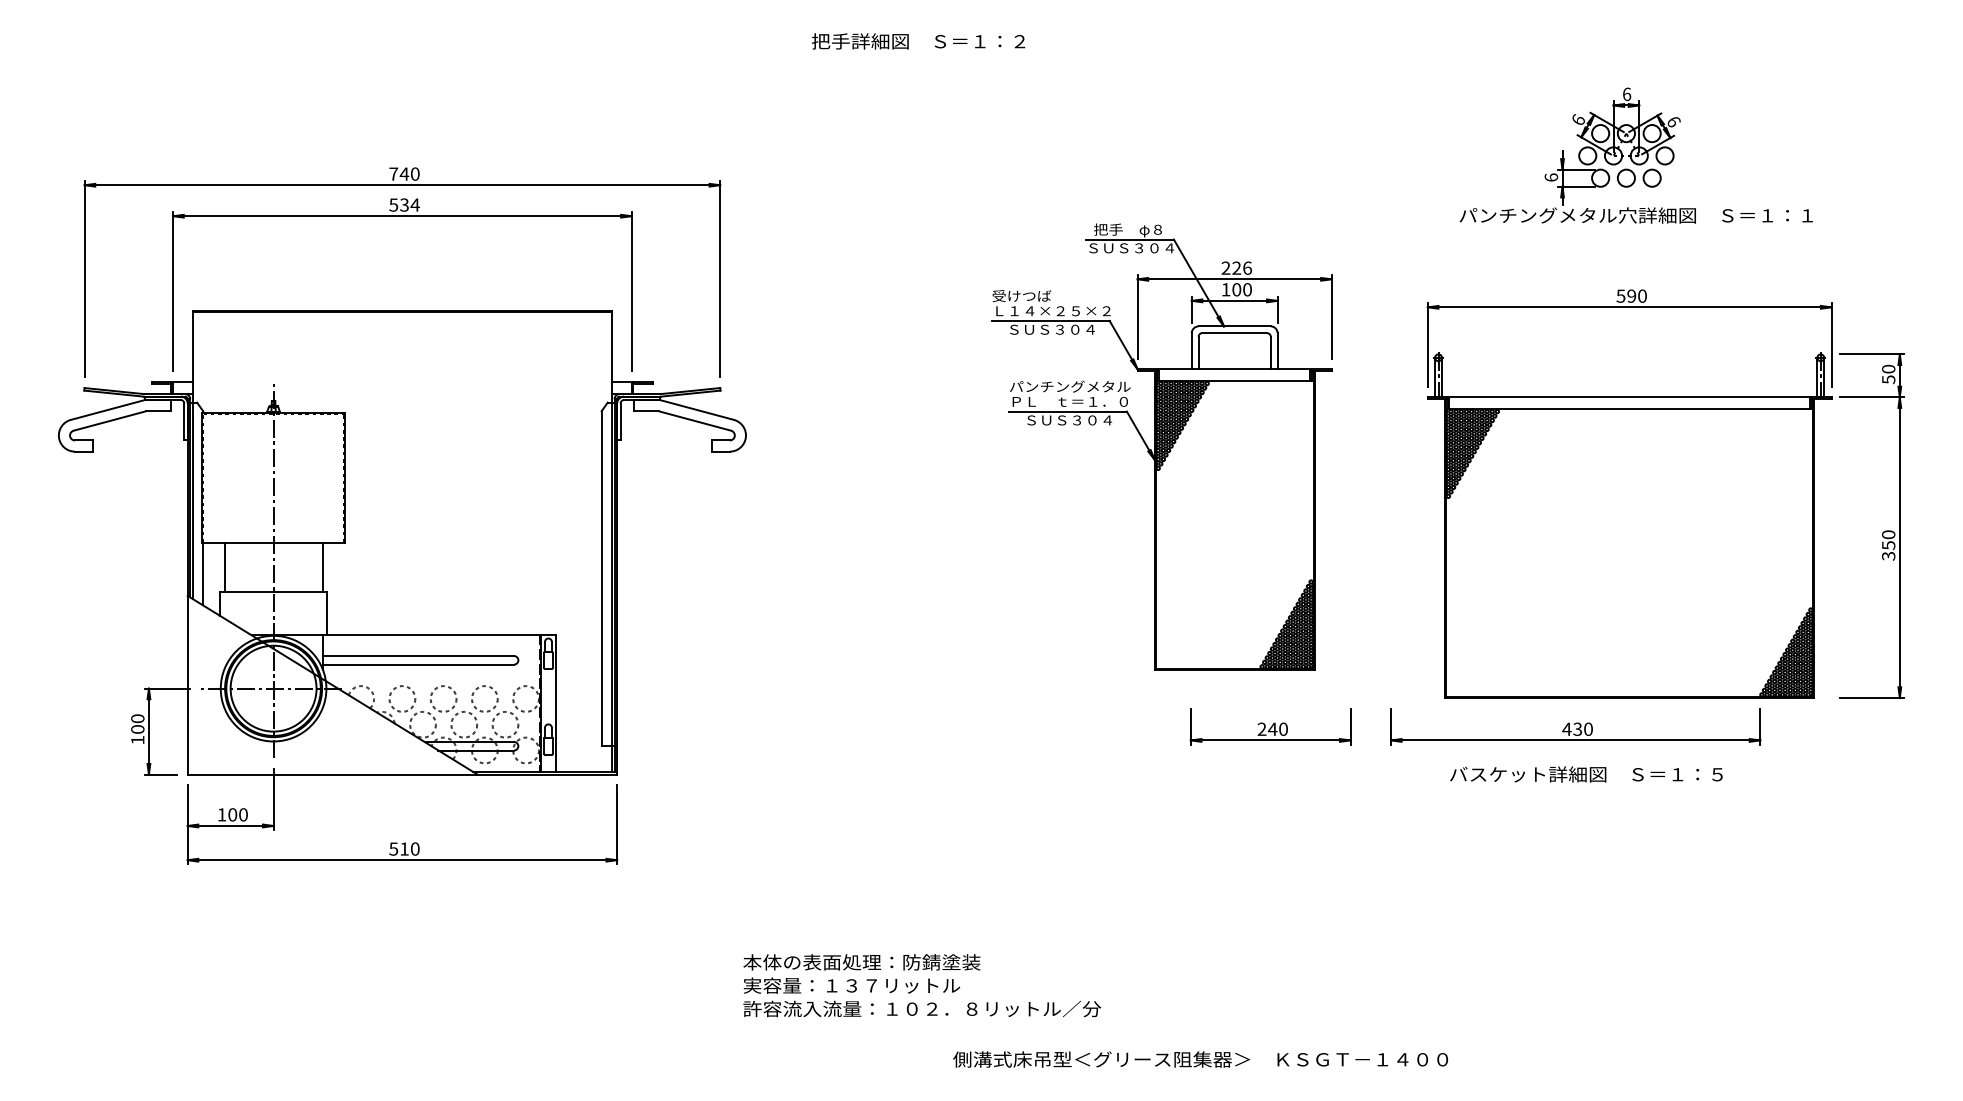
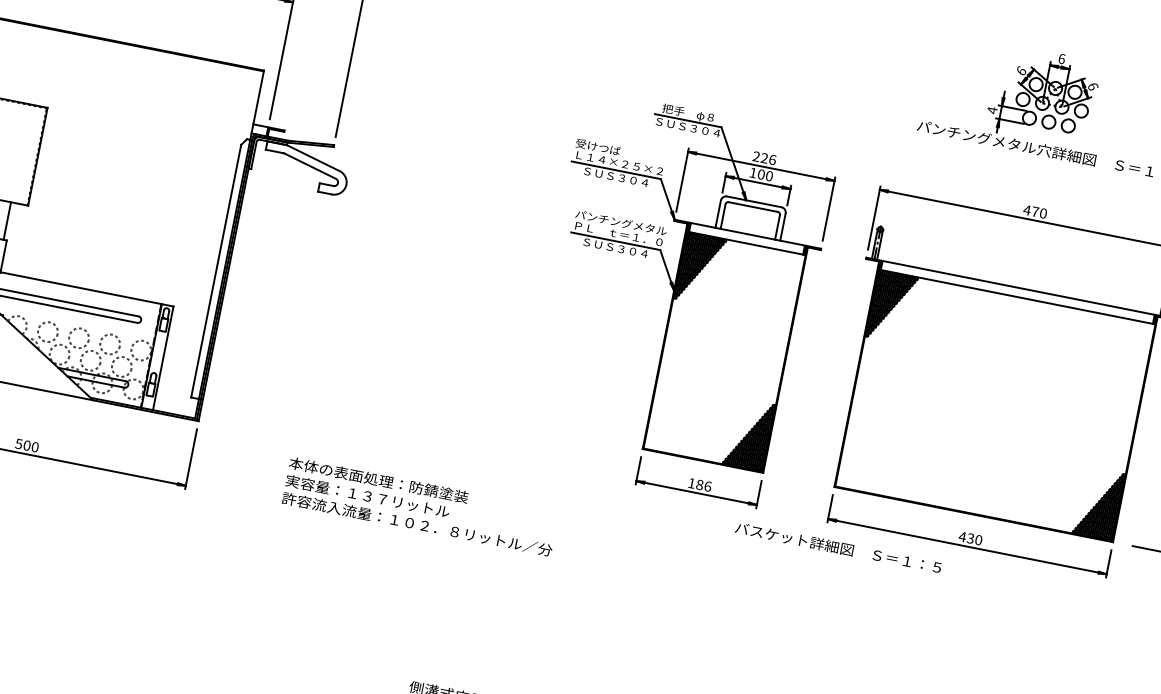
text: (1551, 177) -> (992, 110), 6 -> 4
text: (1626, 295) -> (1031, 210), 590 -> 470
part: (1161, 446) -> (681, 281), moved
part: (1575, 726) -> (969, 536), moved
text: (1272, 728) -> (699, 484), 240 -> 186
text: (1586, 774) -> (838, 547), moved
text: (404, 848) -> (27, 445), 510 -> 500
text: (922, 985) -> (421, 506), moved

